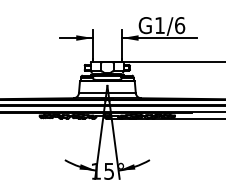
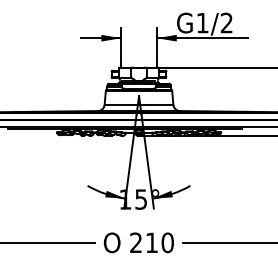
text: (179, 25) -> (226, 22), G1/6 -> G1/2

